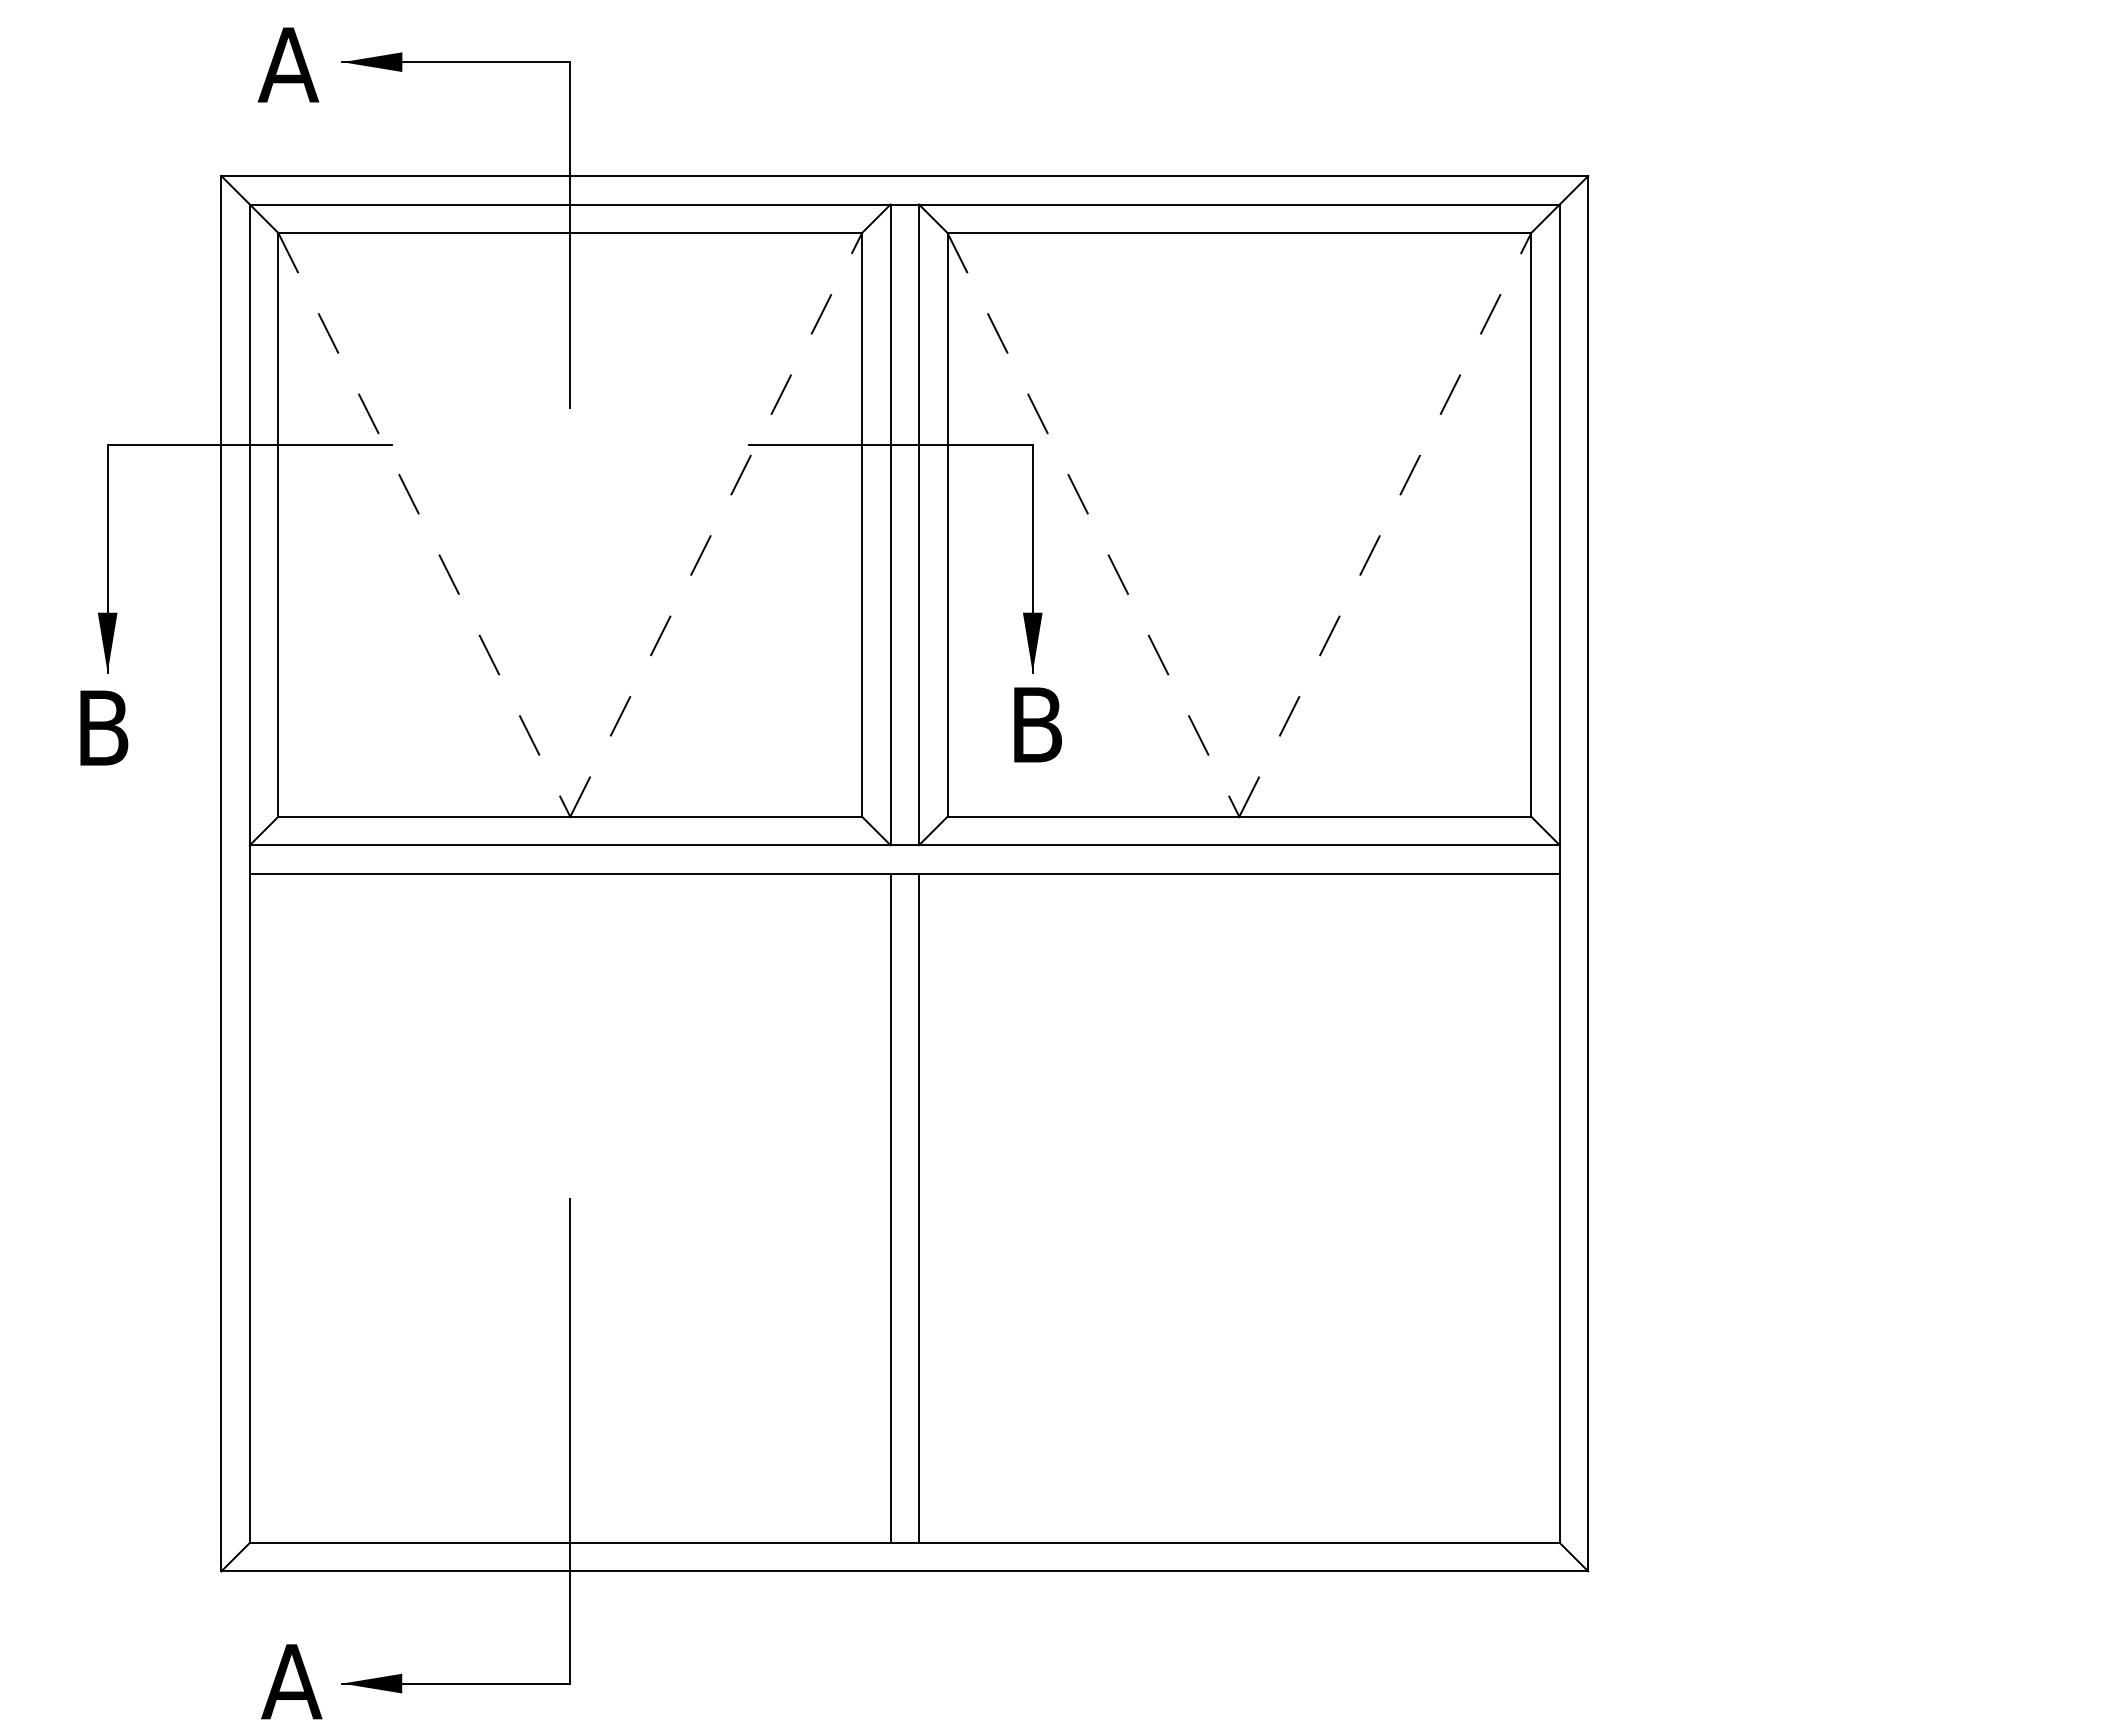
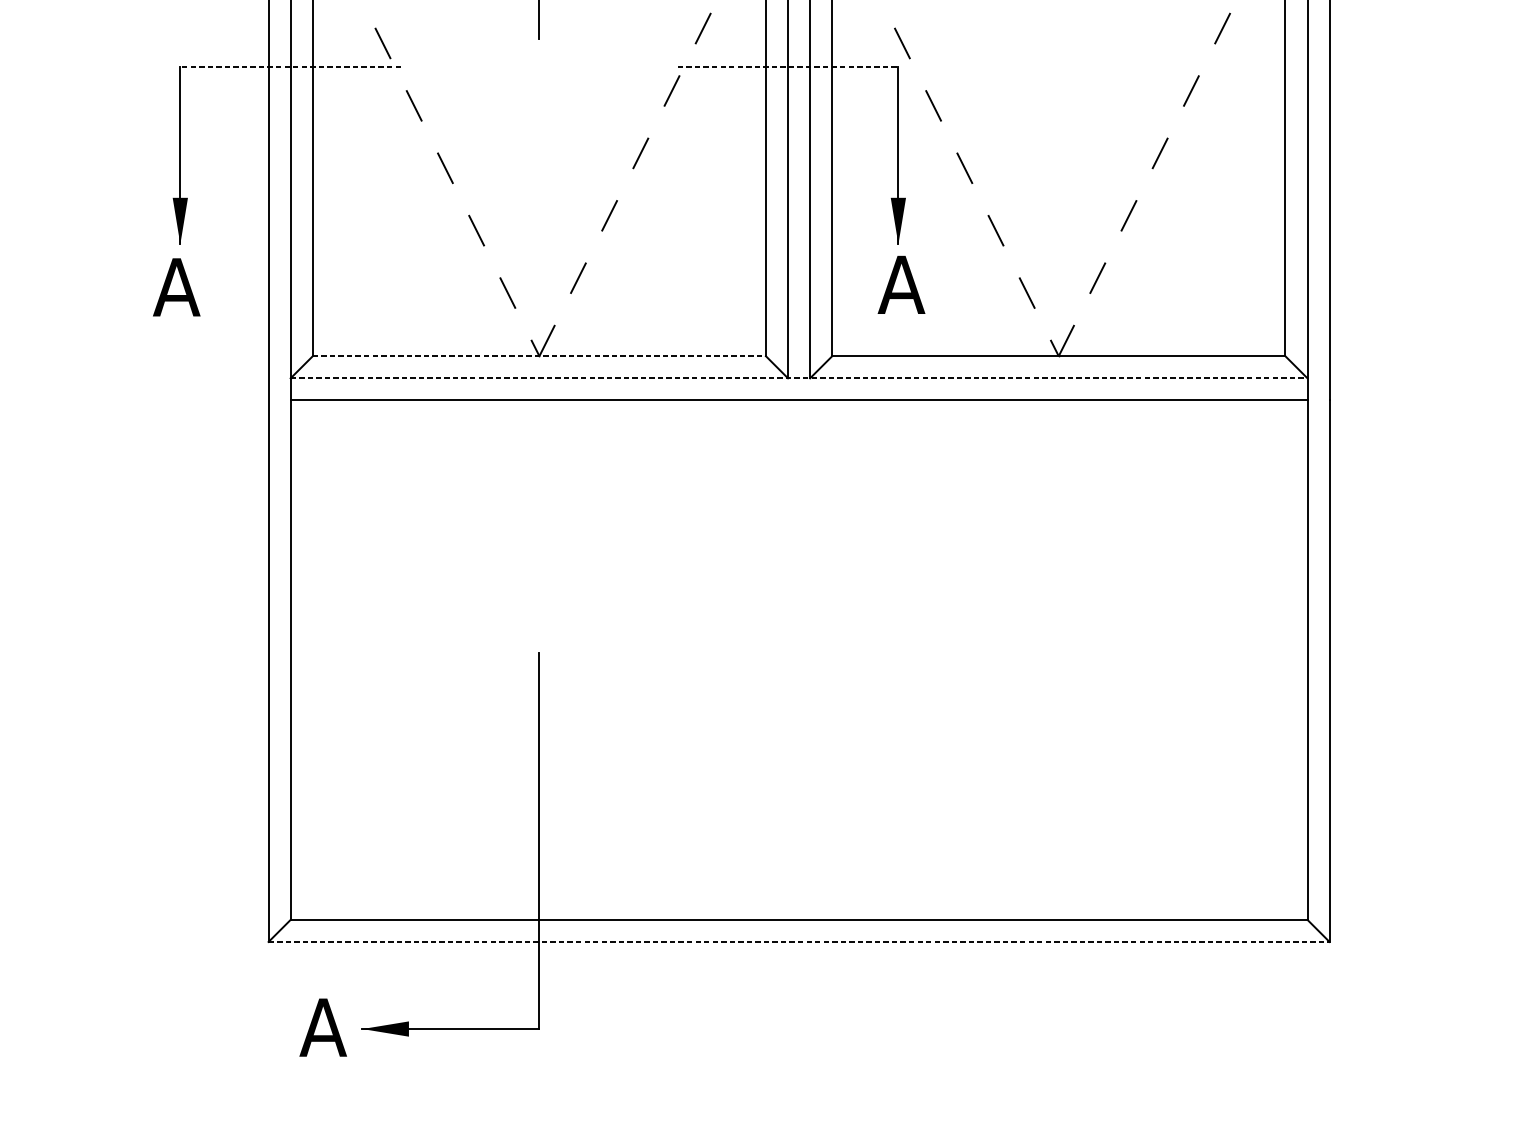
line: (249, 444) -> (290, 67), solid -> dashed
line: (891, 444) -> (788, 67), solid -> dashed
text: (1036, 724) -> (901, 284), B -> A
text: (102, 727) -> (176, 286), B -> A
line: (570, 816) -> (539, 356), solid -> dashed
line: (904, 845) -> (798, 378), solid -> dashed
line: (890, 1207) -> (787, 659), removed
line: (919, 1207) -> (810, 659), removed
line: (905, 1571) -> (799, 942), solid -> dashed

